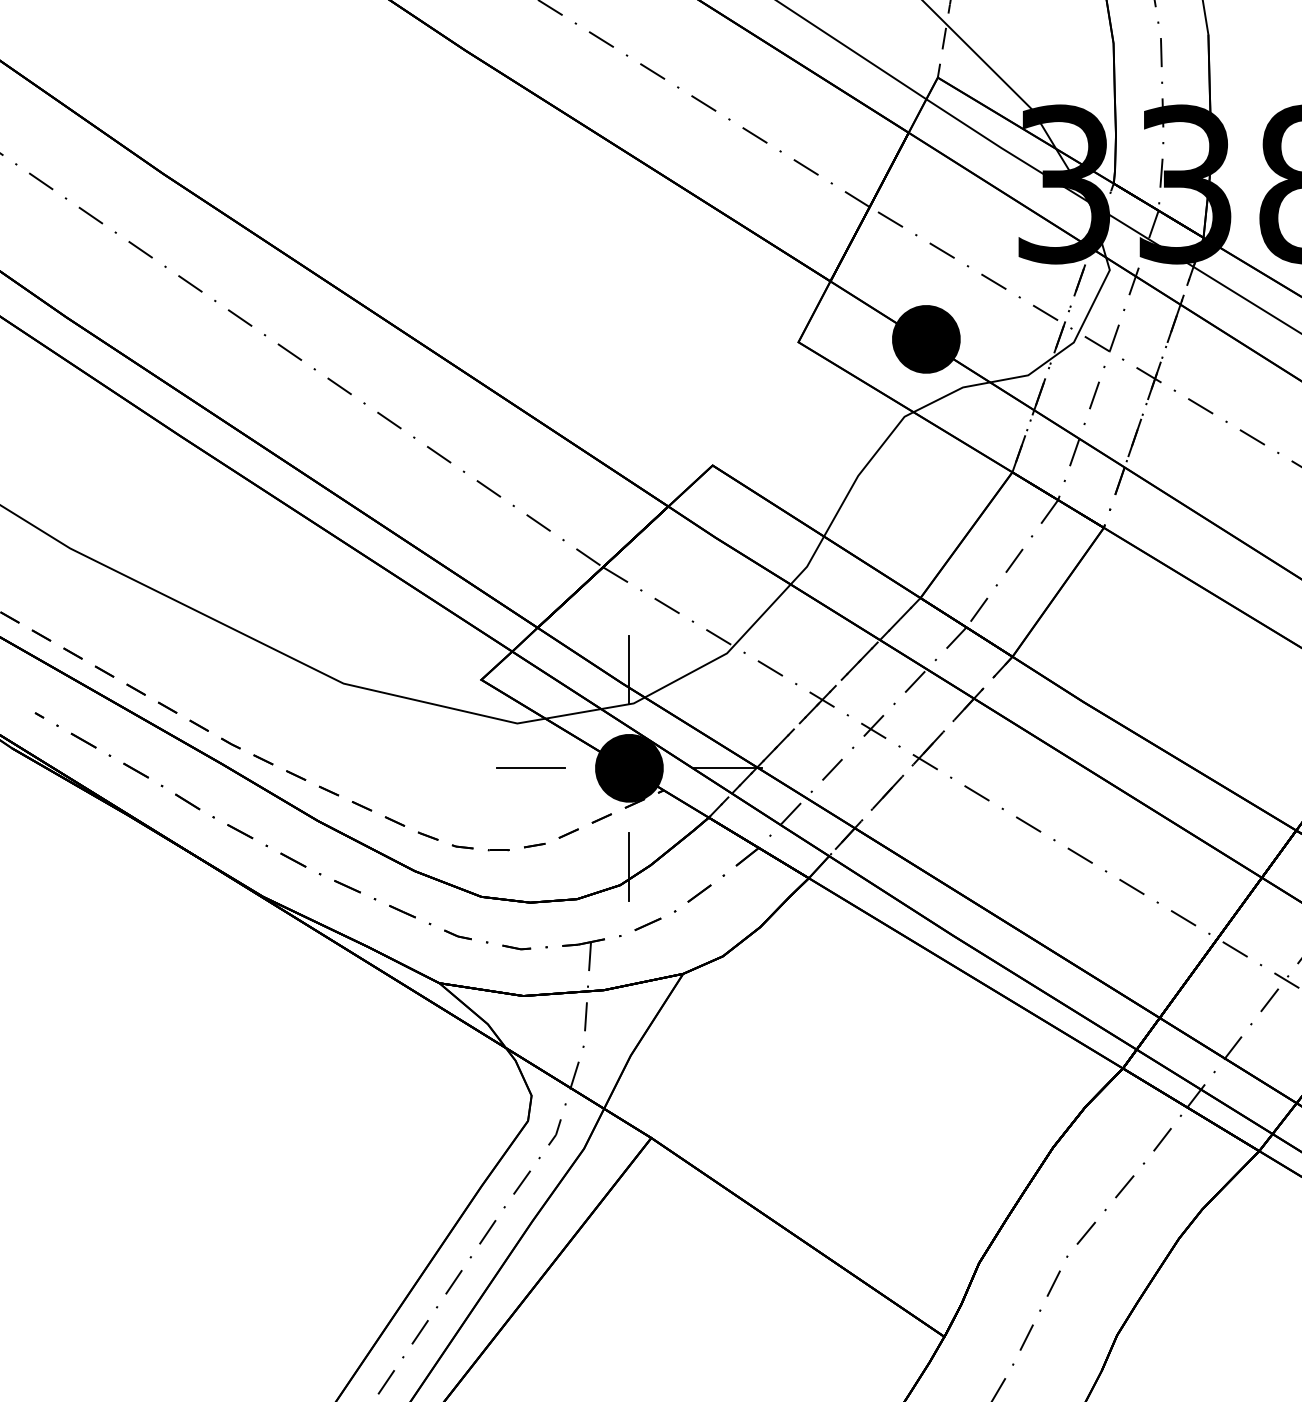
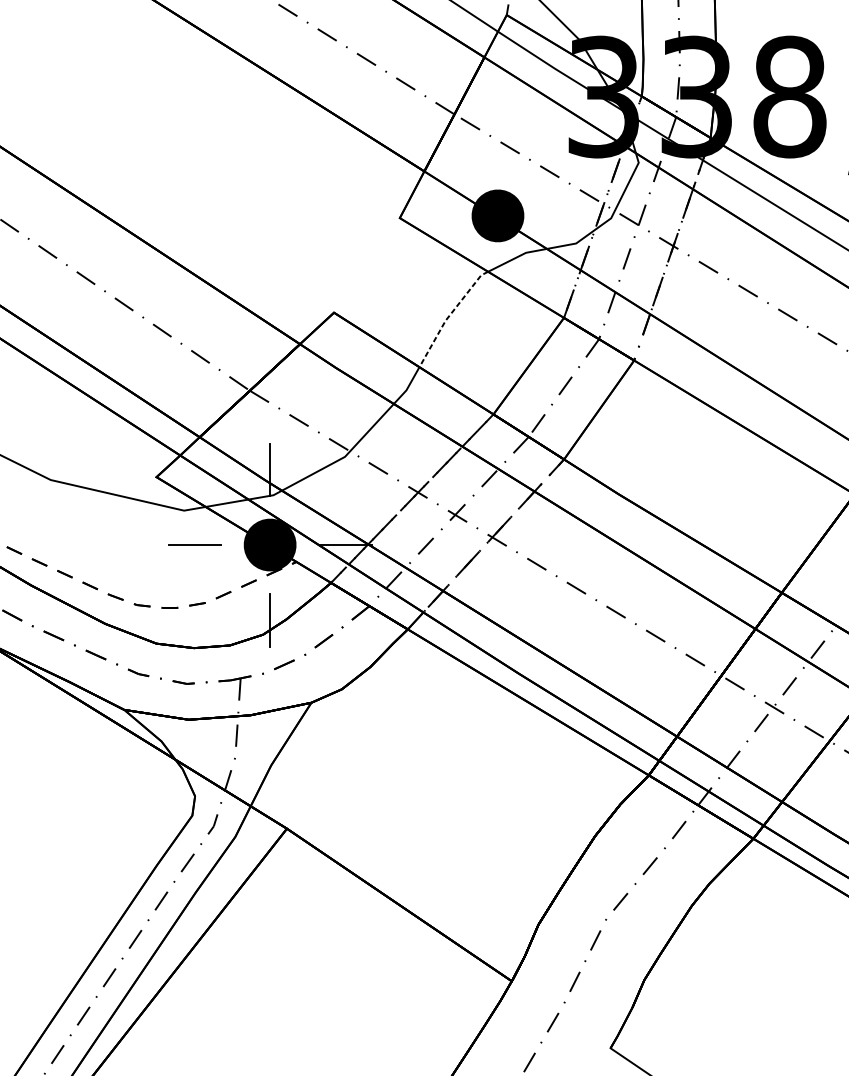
line: (863, 469) -> (449, 315), solid -> dashed

